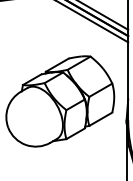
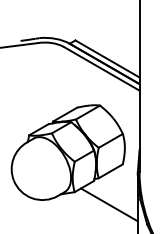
line: (99, 150) -> (109, 204), added

